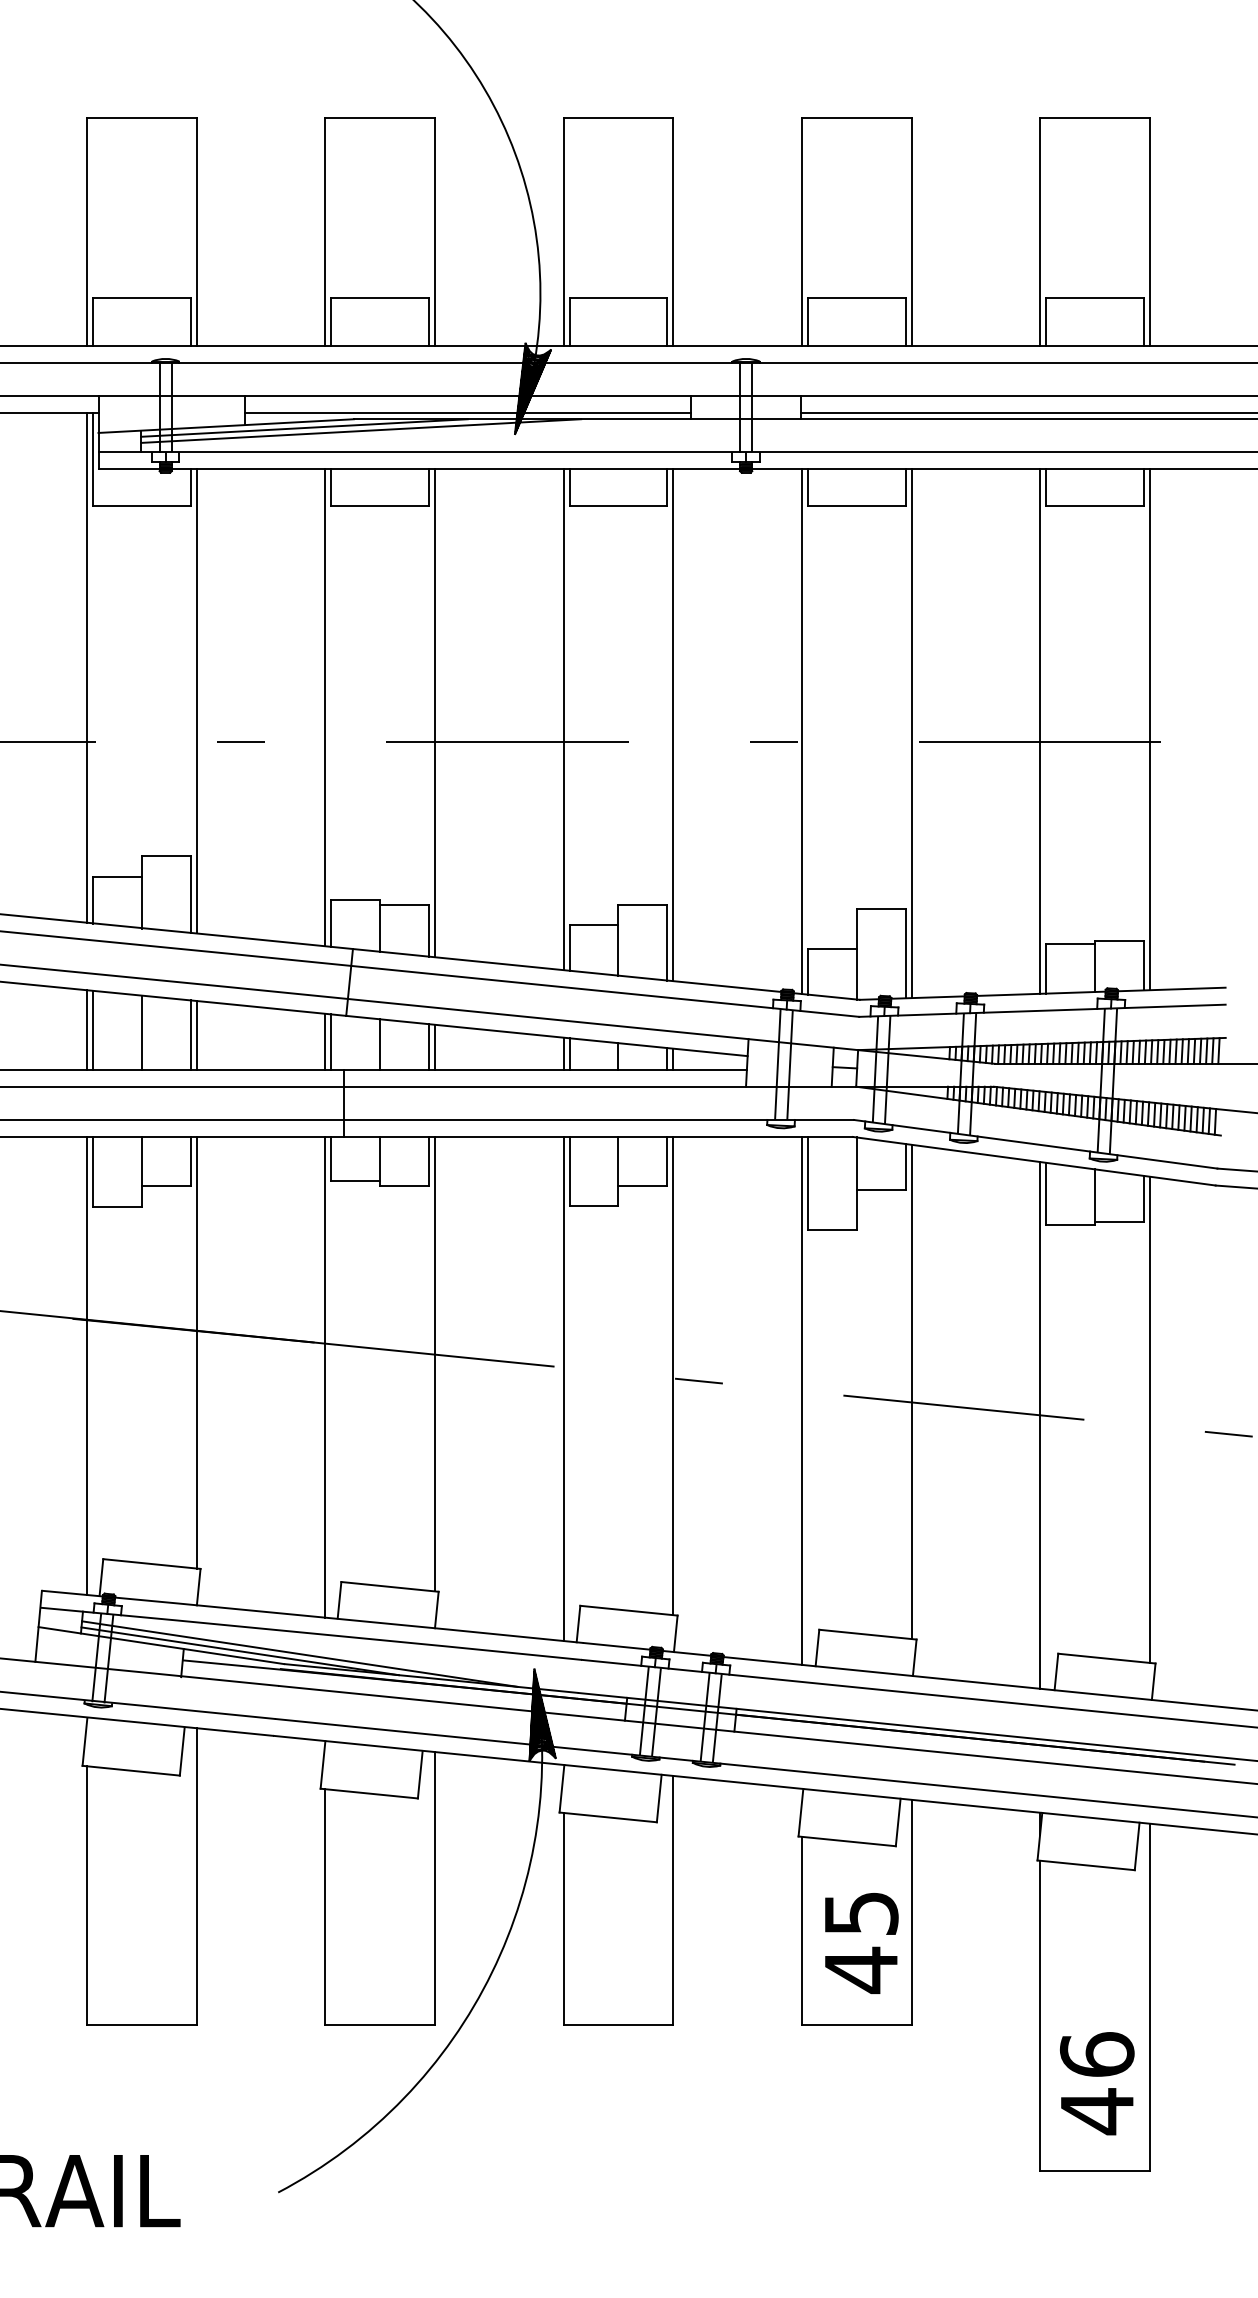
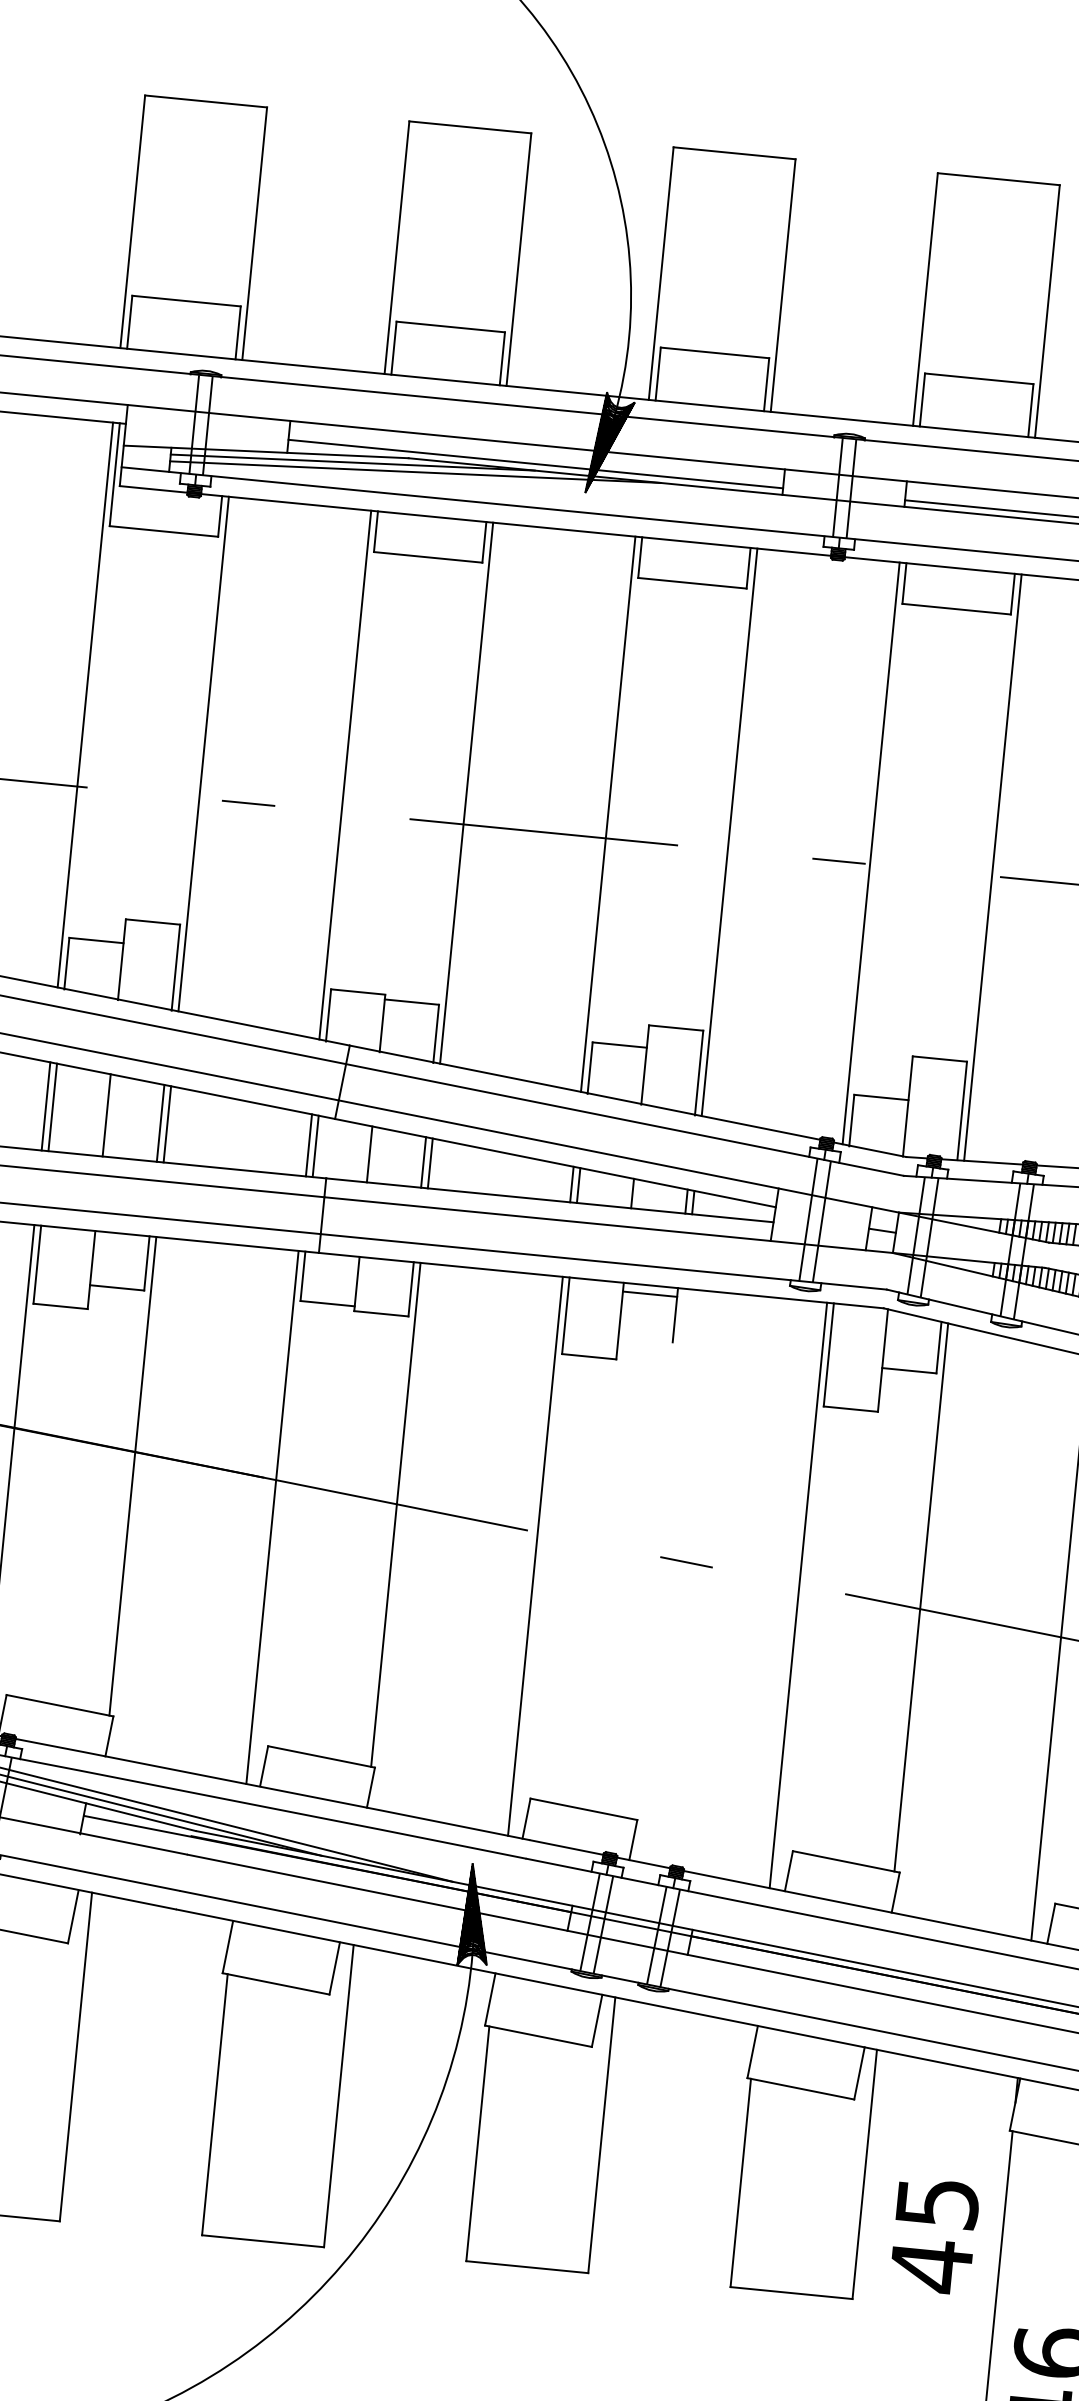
line: (642, 1185) -> (649, 1293), moved
line: (673, 1375) -> (658, 1553), removed
text: (861, 1943) -> (934, 2236), moved

